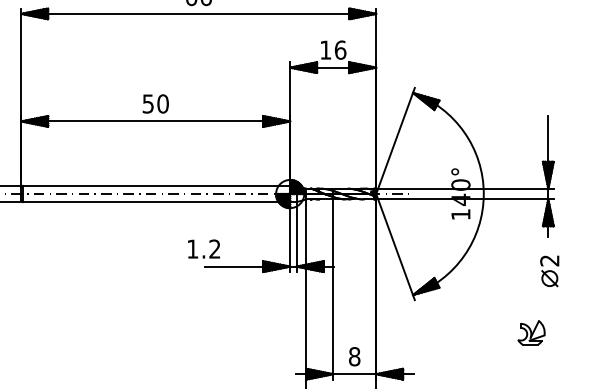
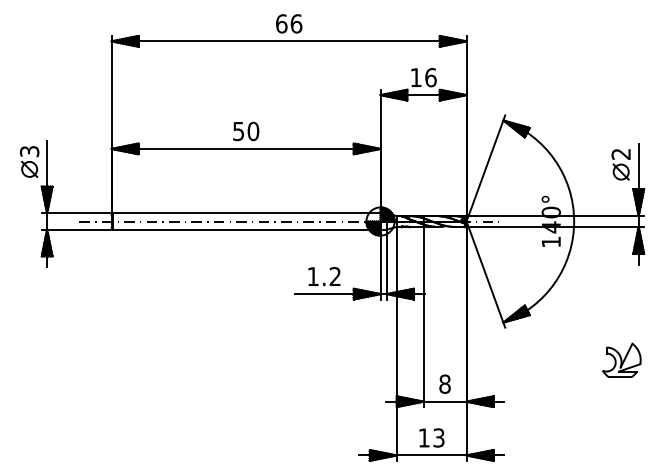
text: (204, 249) -> (324, 276), moved
part: (549, 271) -> (620, 164), moved
part: (531, 332) -> (621, 359), size x1.43

